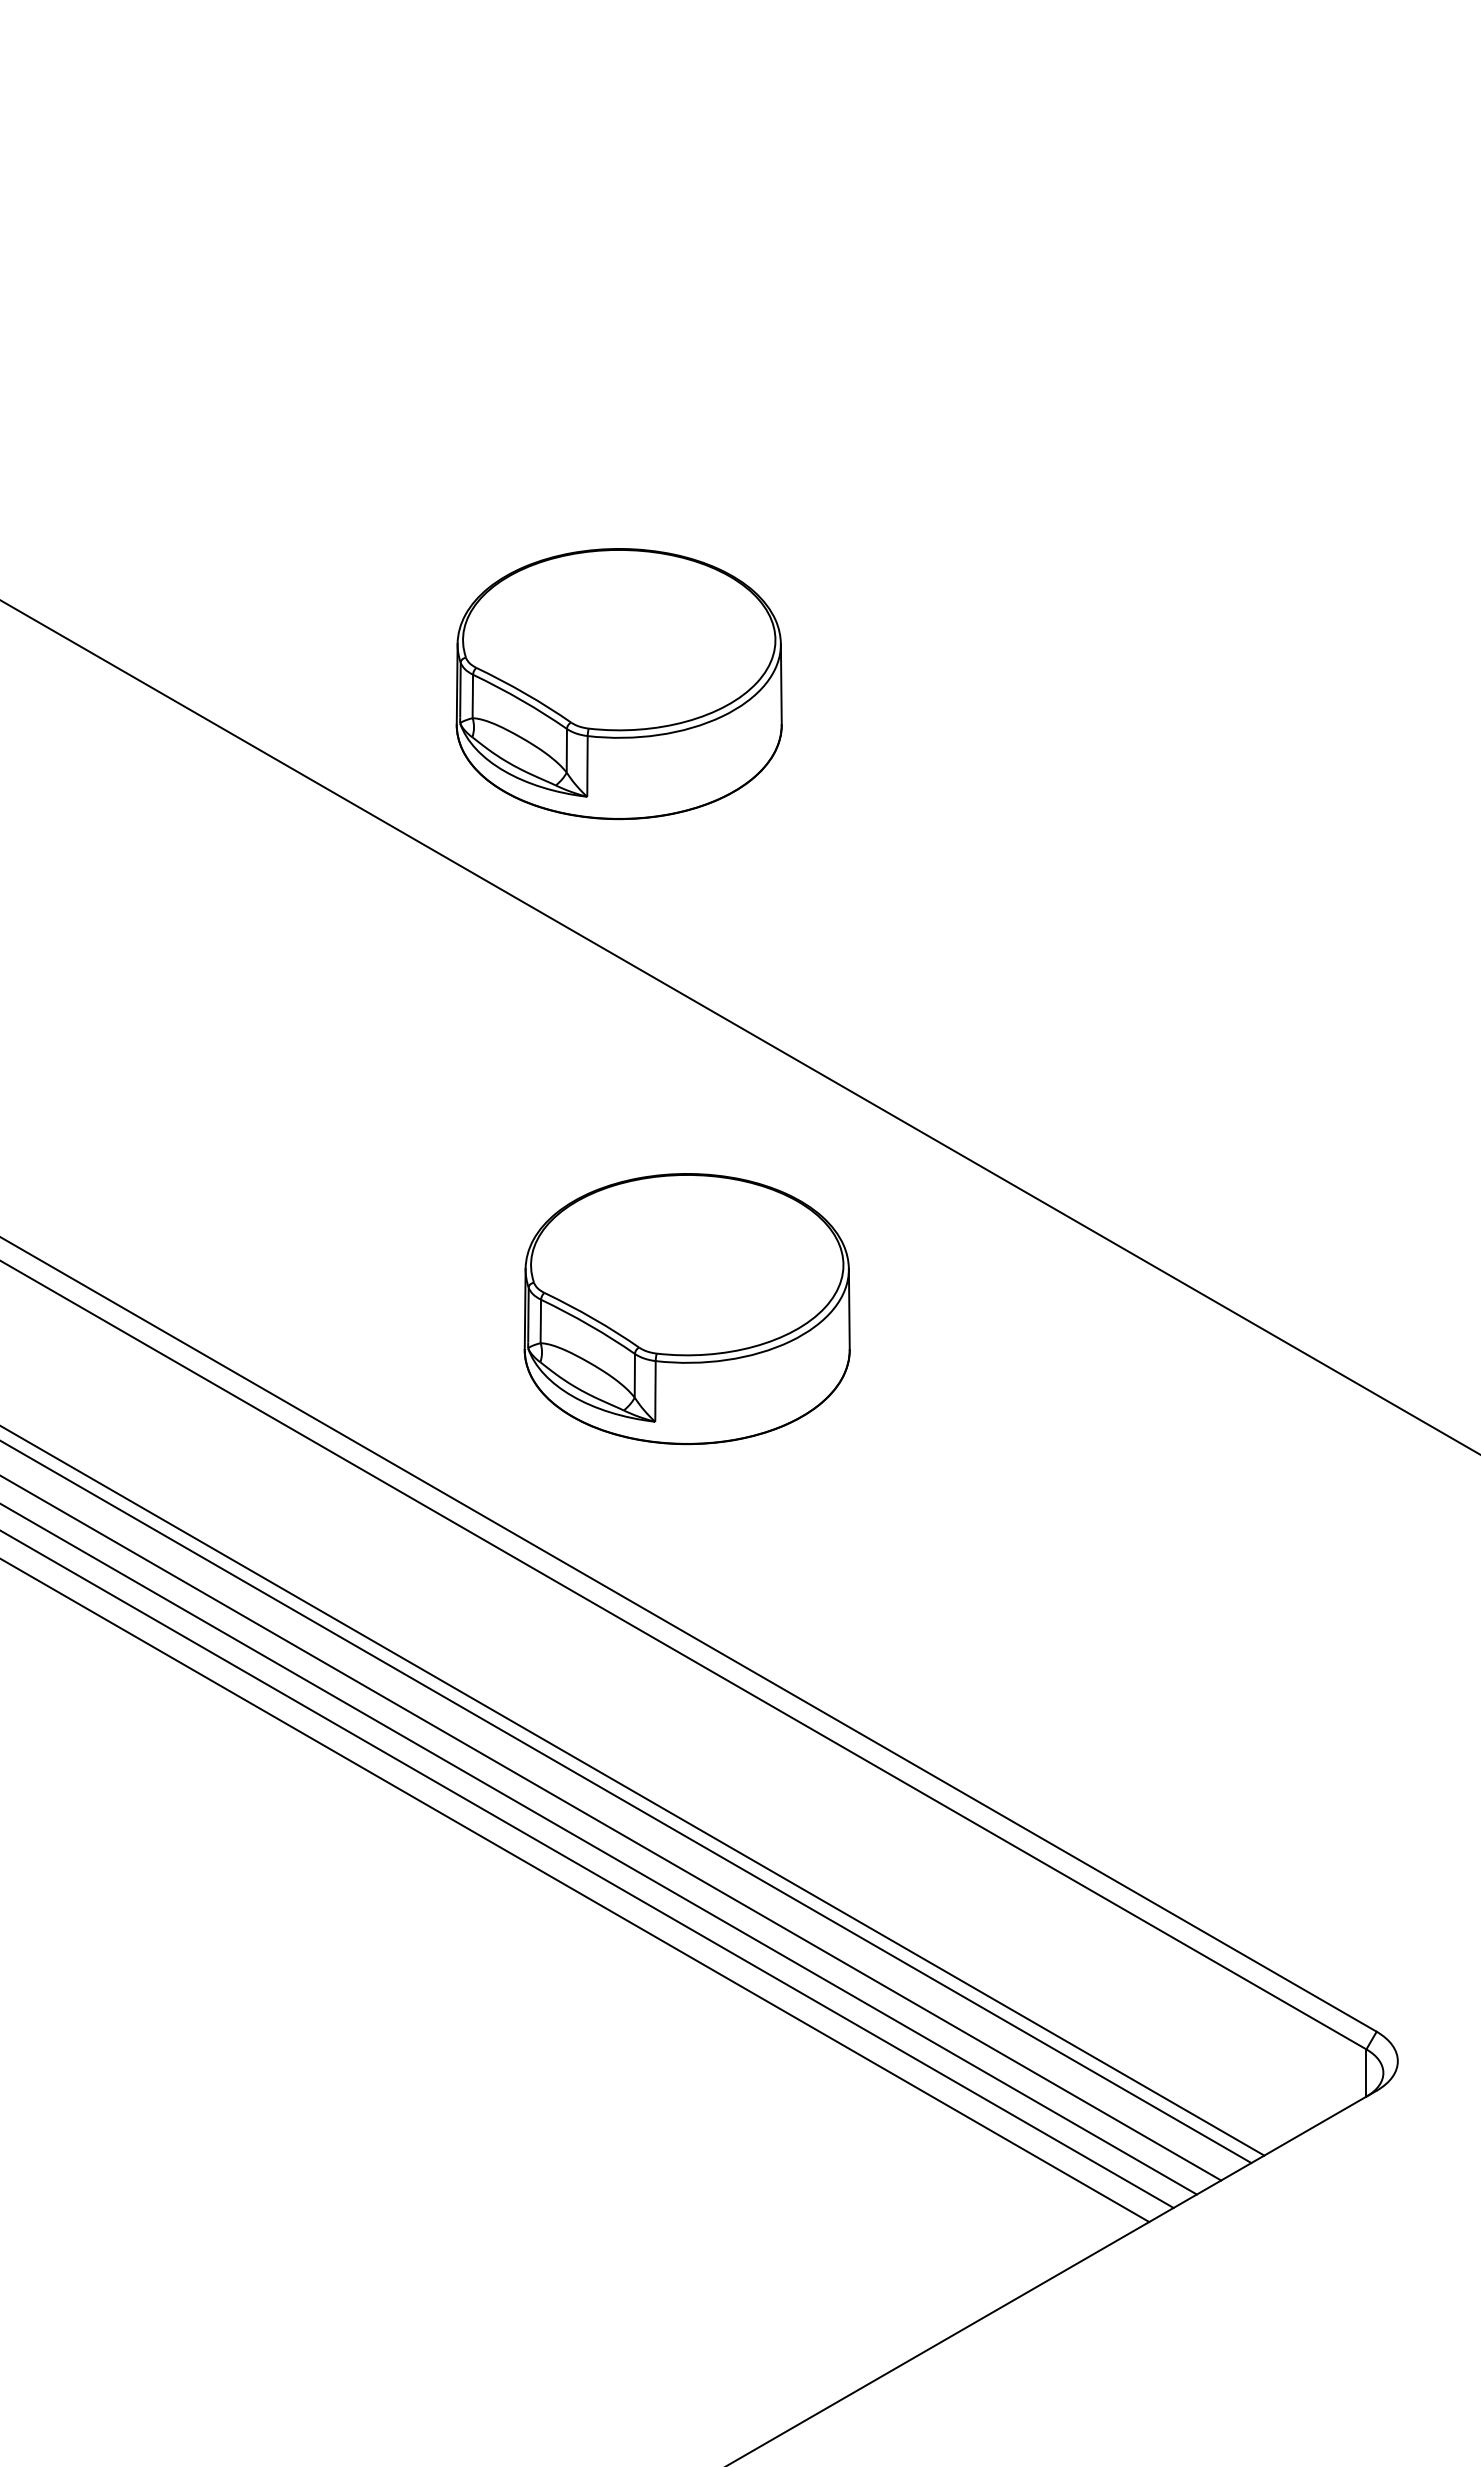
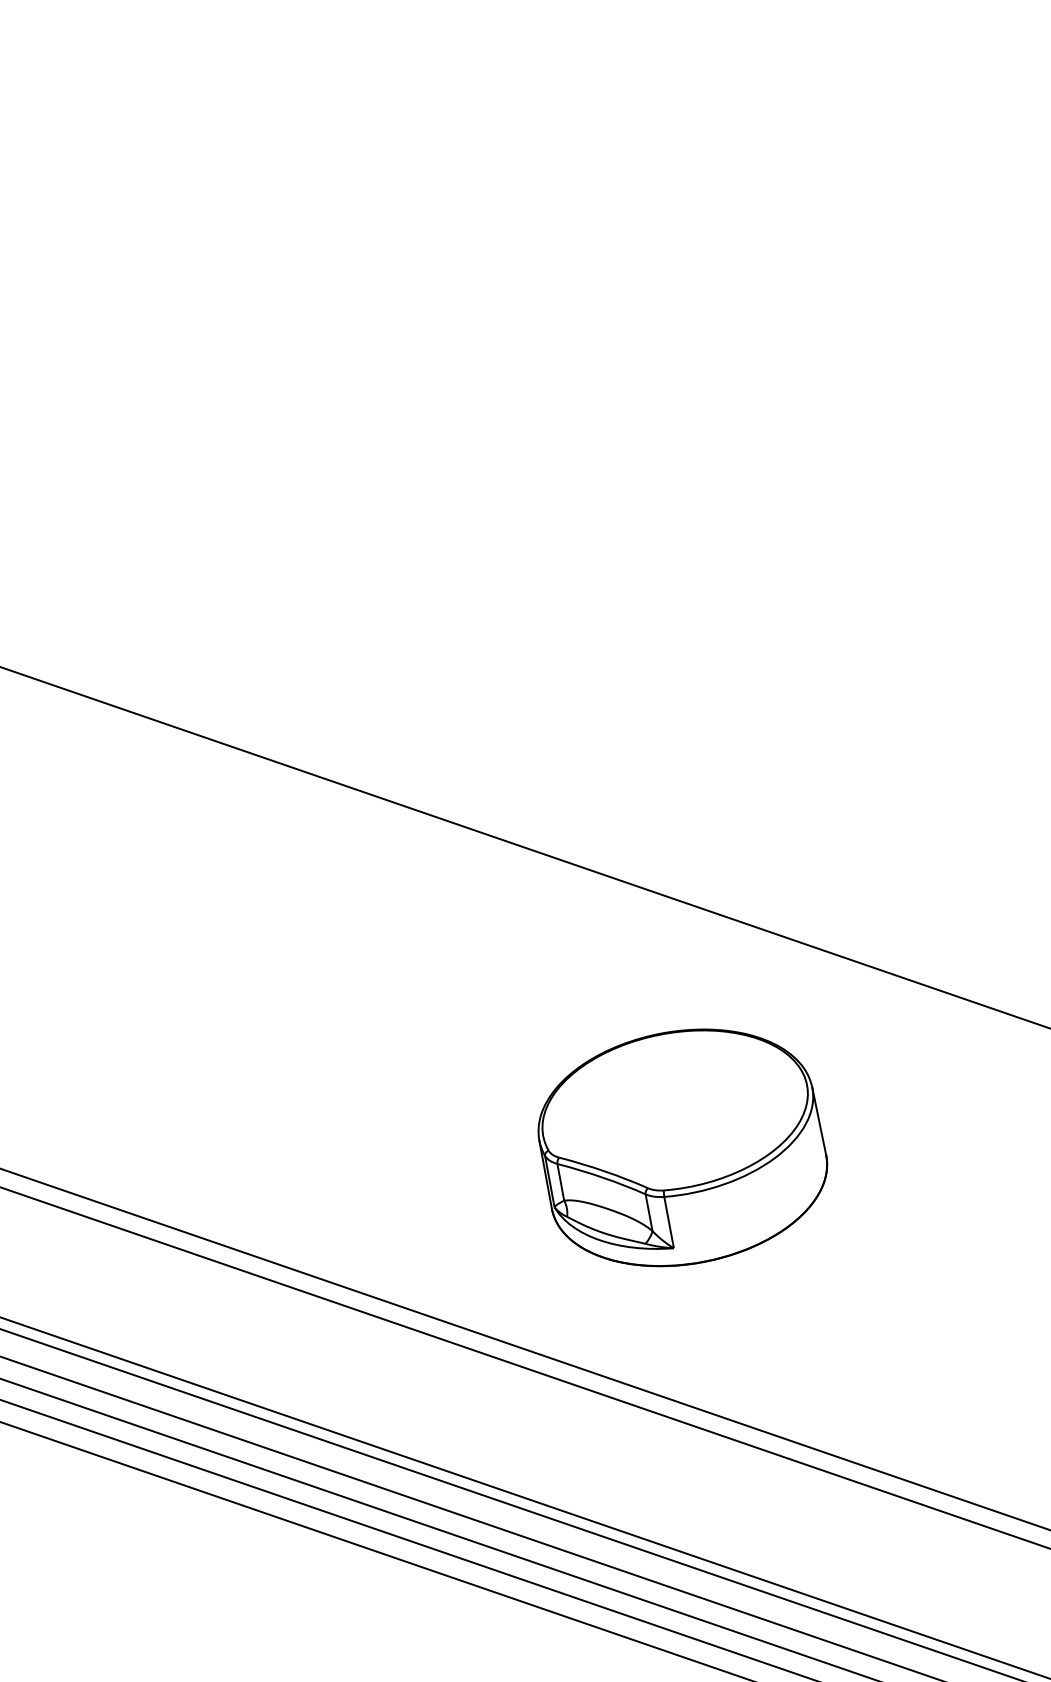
part: (618, 684) -> (521, 631), removed

